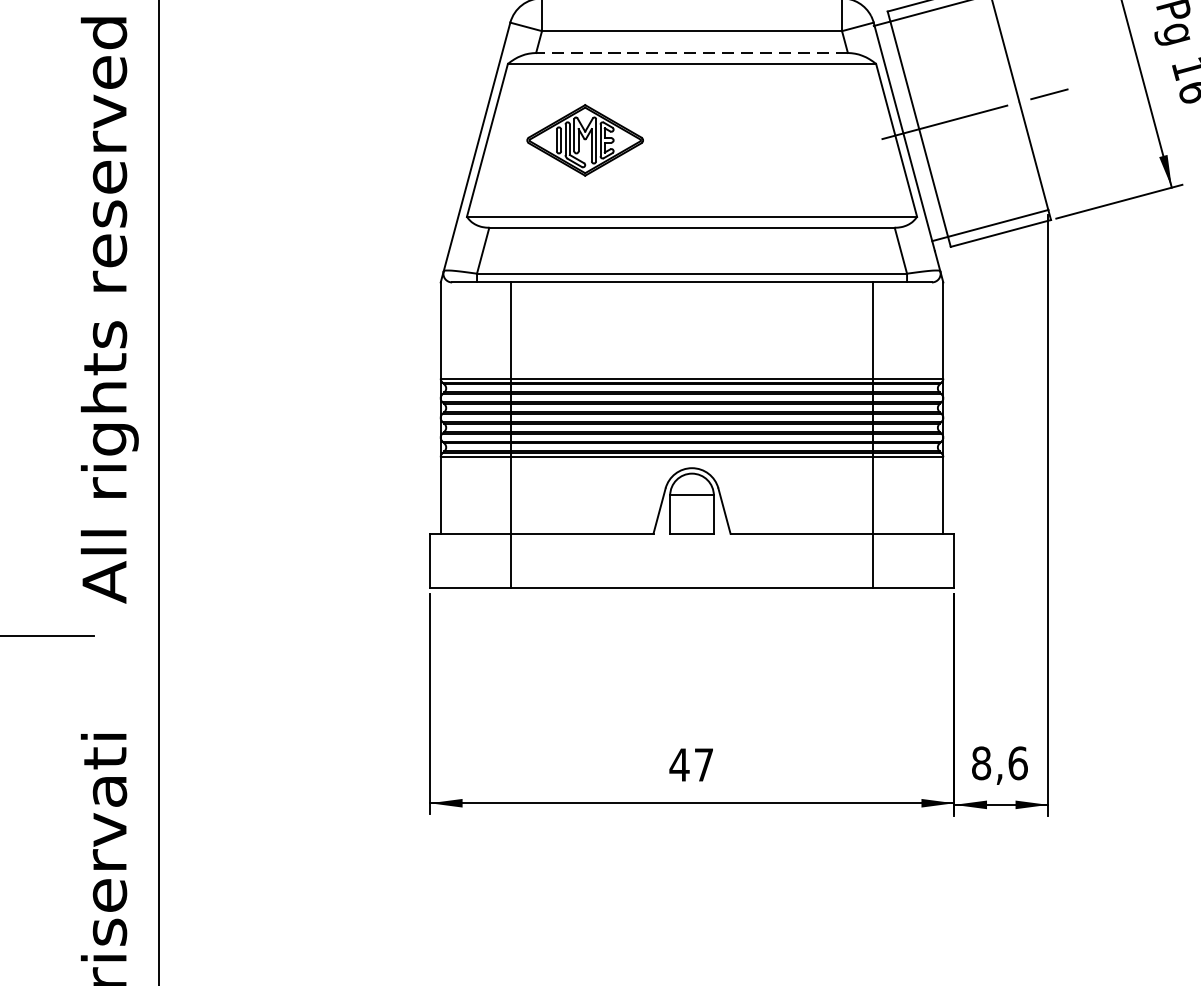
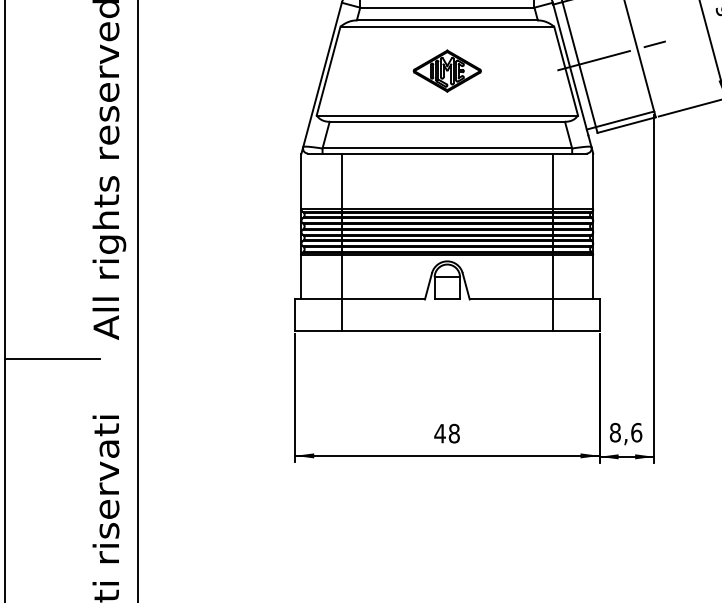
line: (690, 53) -> (446, 20), dashed -> solid
part: (583, 139) -> (446, 70), moved
text: (702, 764) -> (453, 433), 47 -> 48

